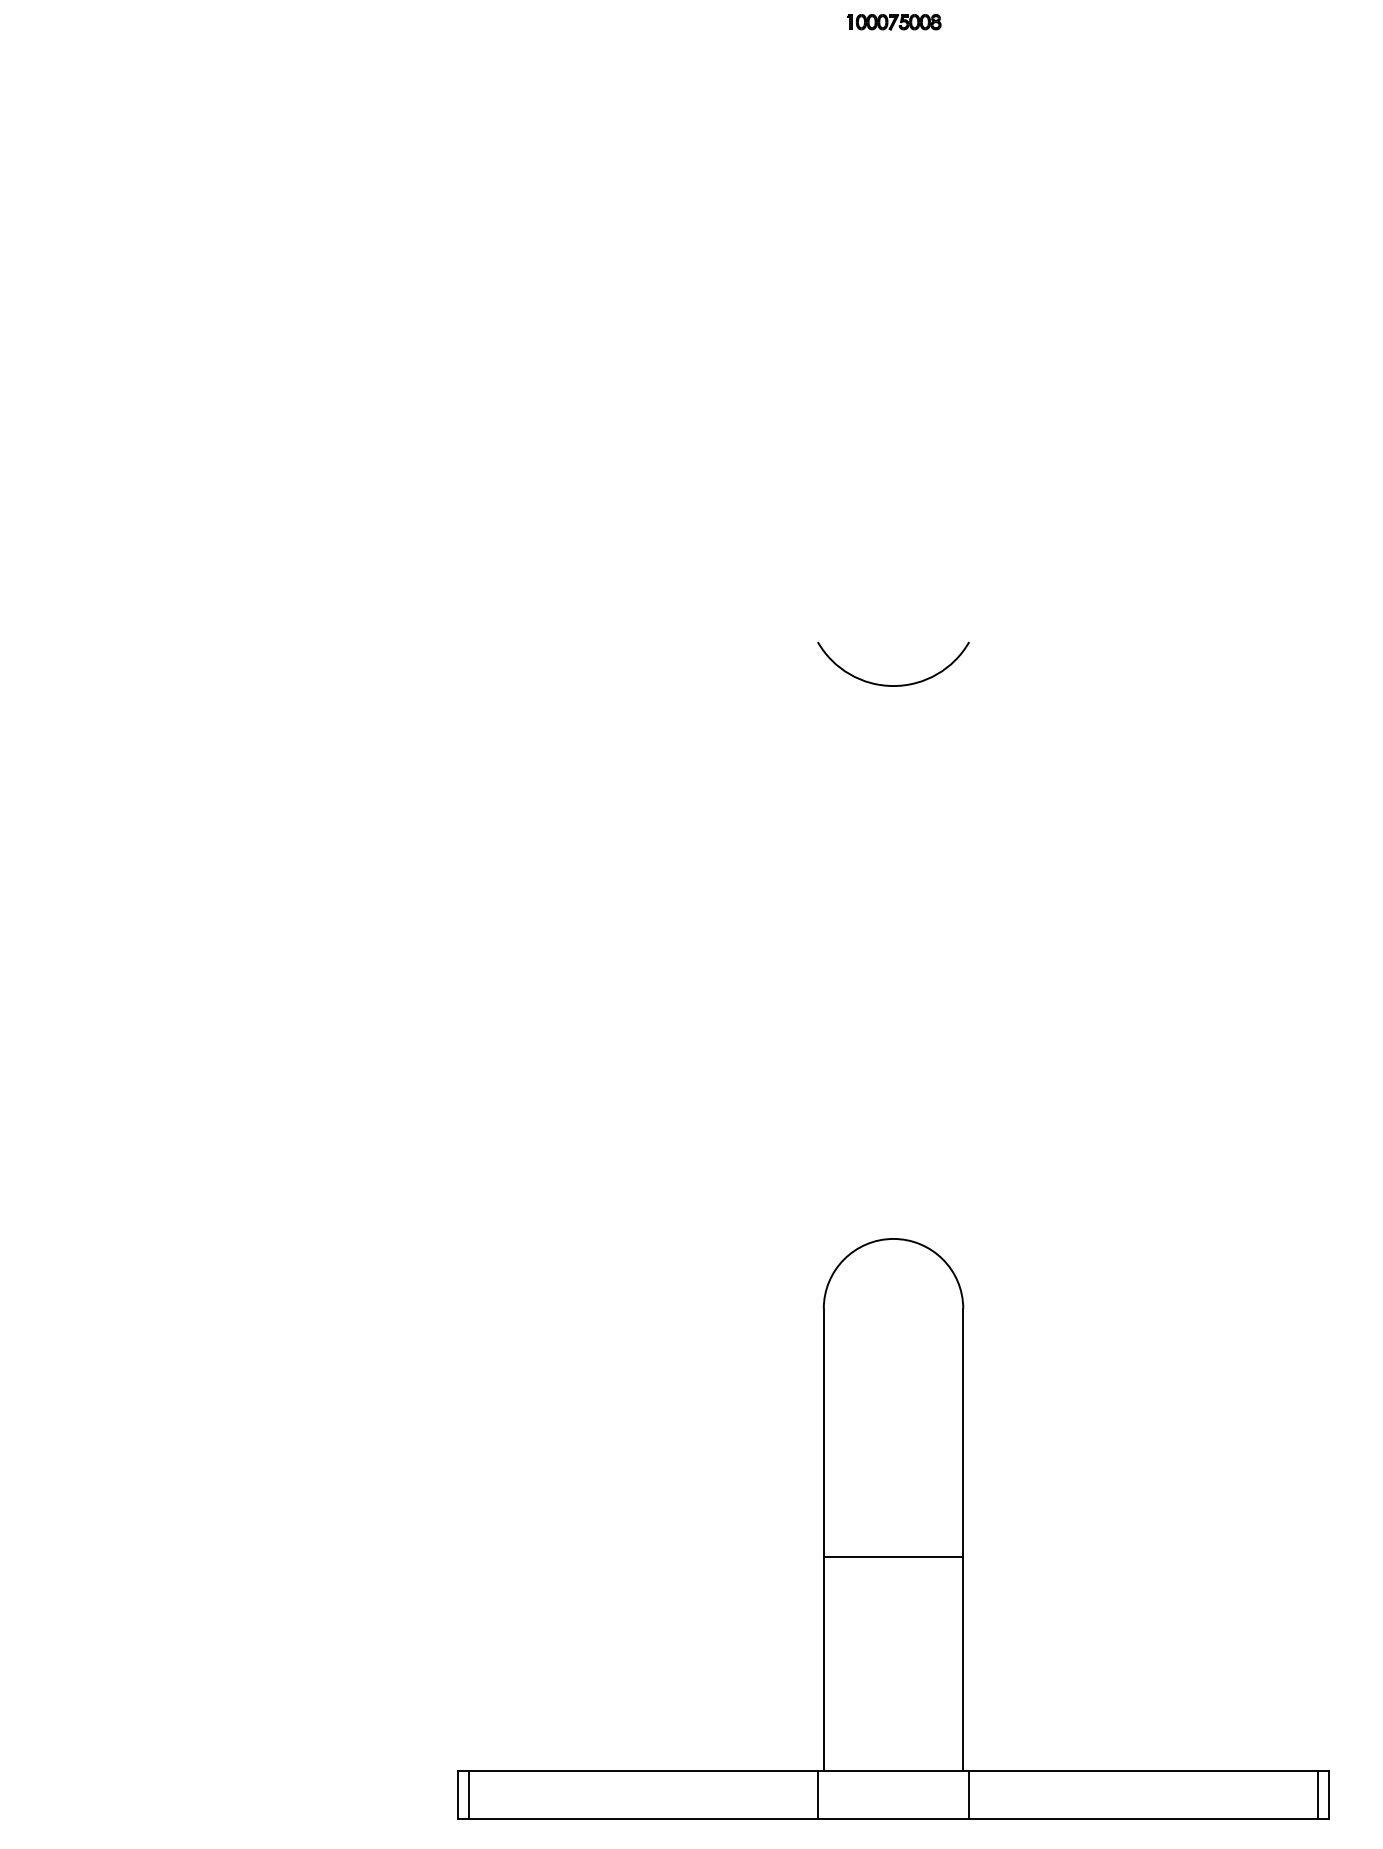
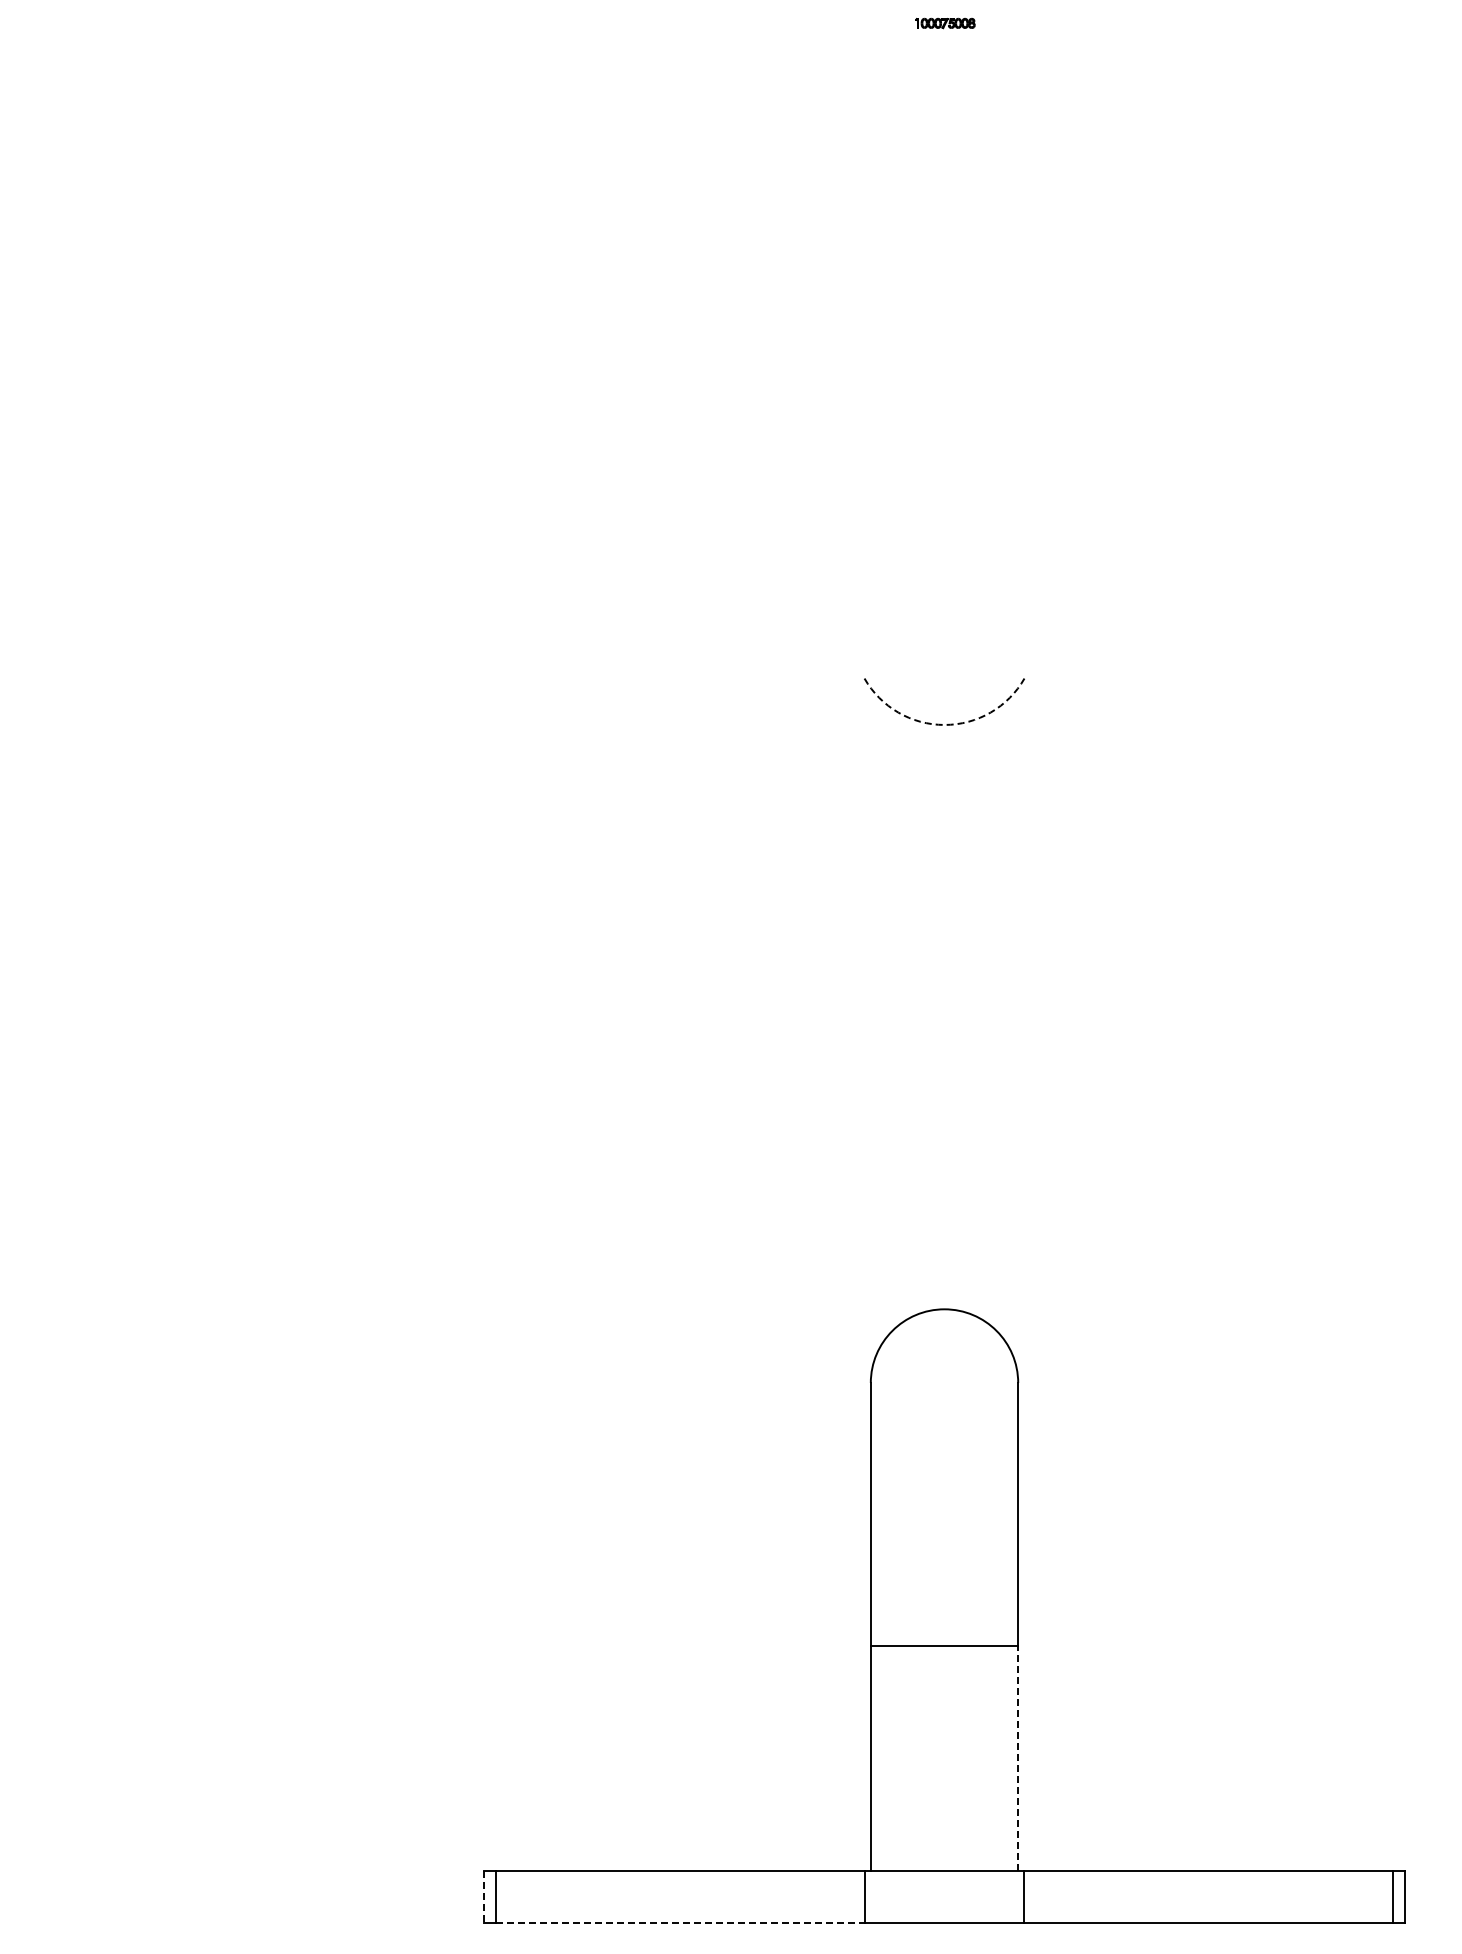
part: (894, 22) -> (945, 23), size x0.6
arc: (893, 685) -> (944, 724), solid -> dashed
line: (963, 1663) -> (1018, 1758), solid -> dashed
line: (457, 1795) -> (483, 1897), solid -> dashed
line: (643, 1819) -> (680, 1922), solid -> dashed

